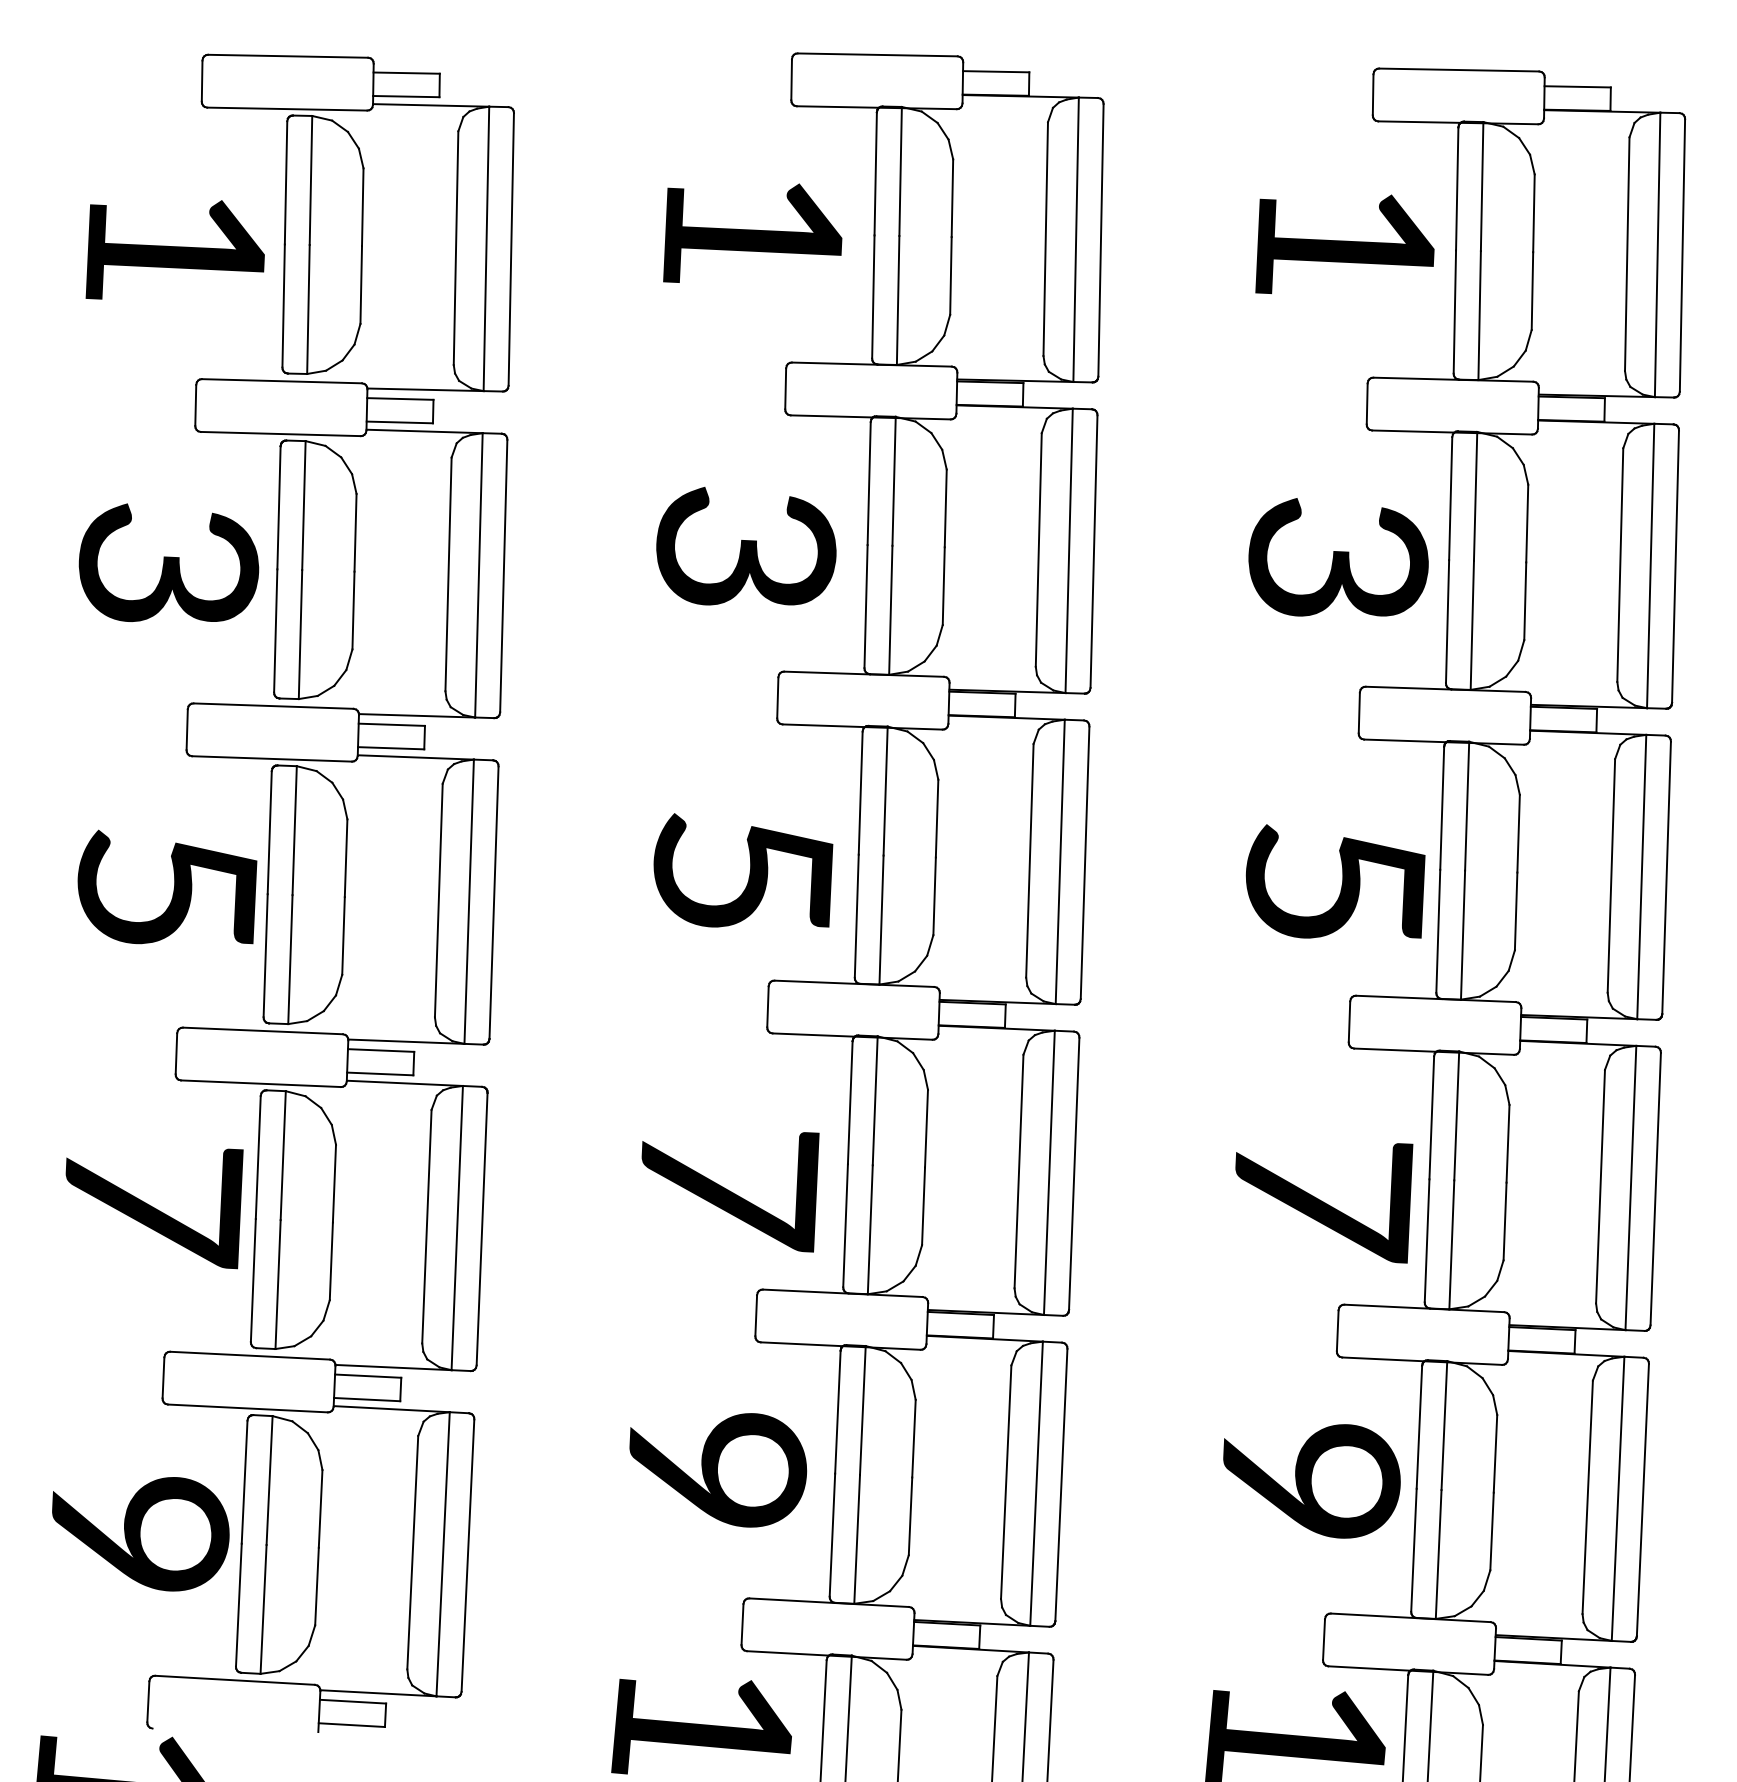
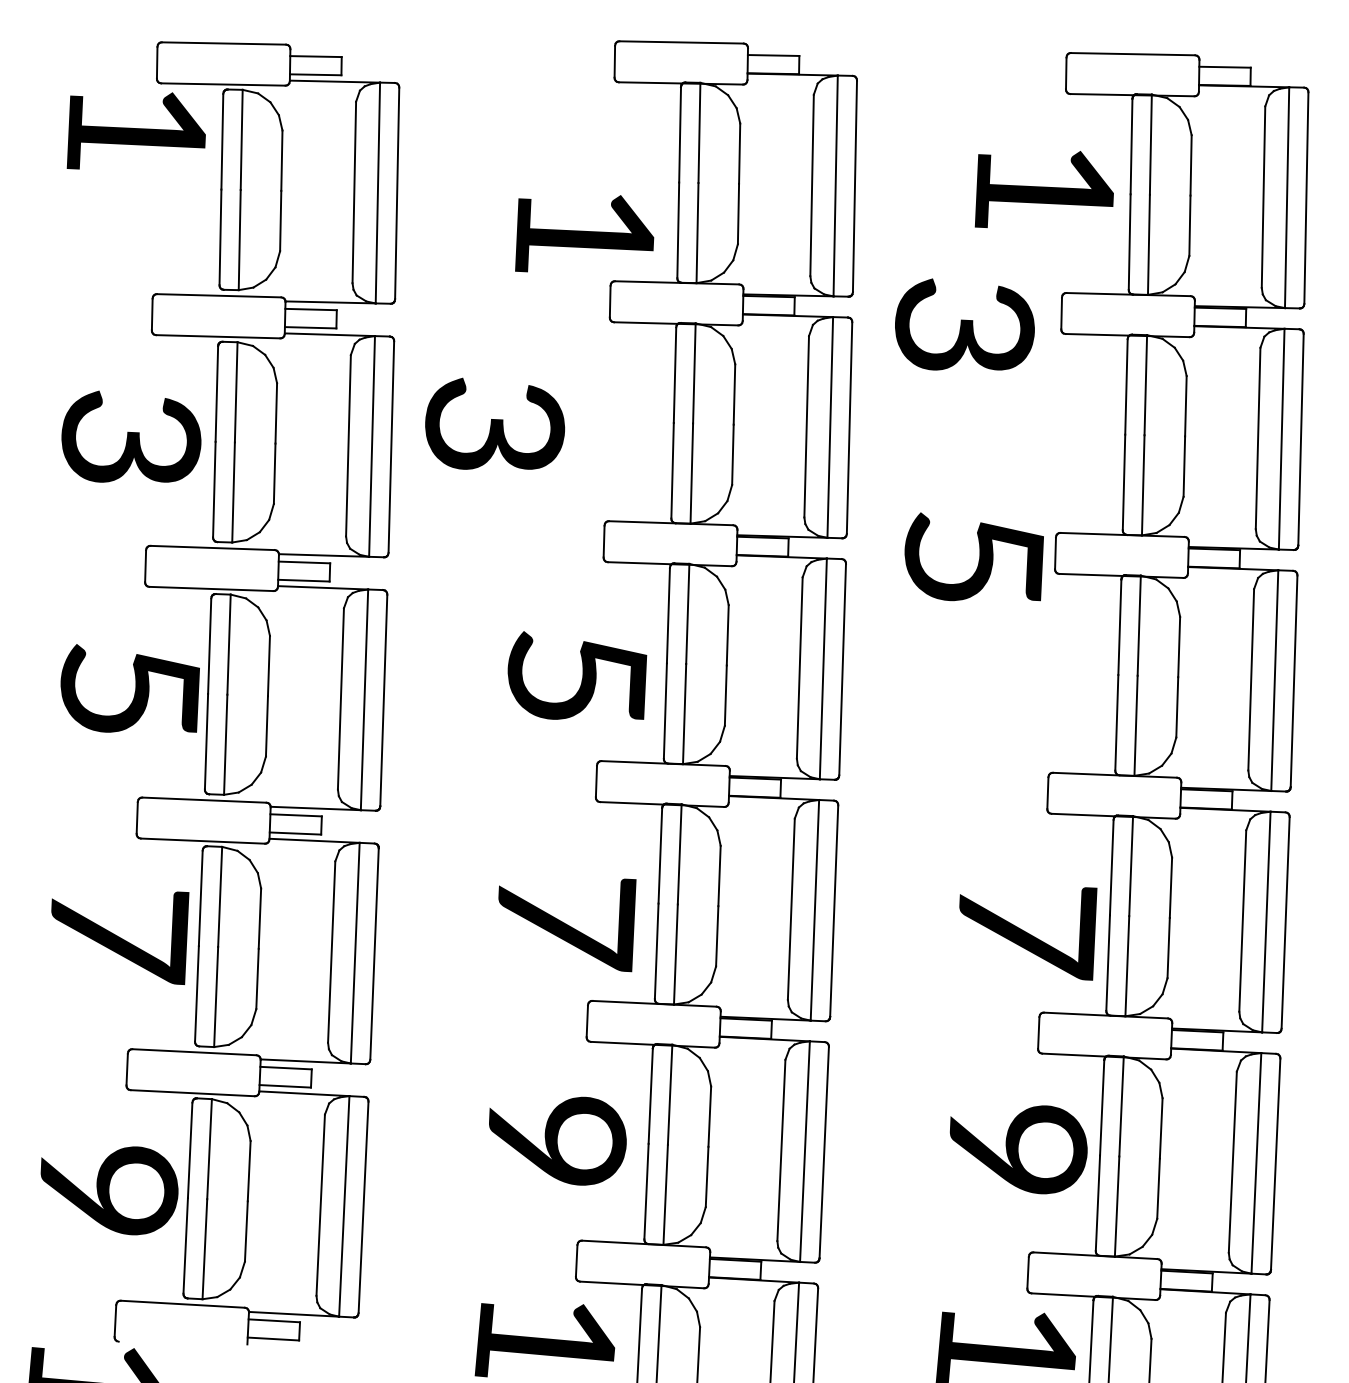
text: (752, 232) -> (584, 233), moved
text: (174, 249) -> (135, 130), moved
text: (746, 546) -> (495, 424), moved
text: (1338, 557) -> (964, 324), moved
text: (1335, 881) -> (974, 556), moved

